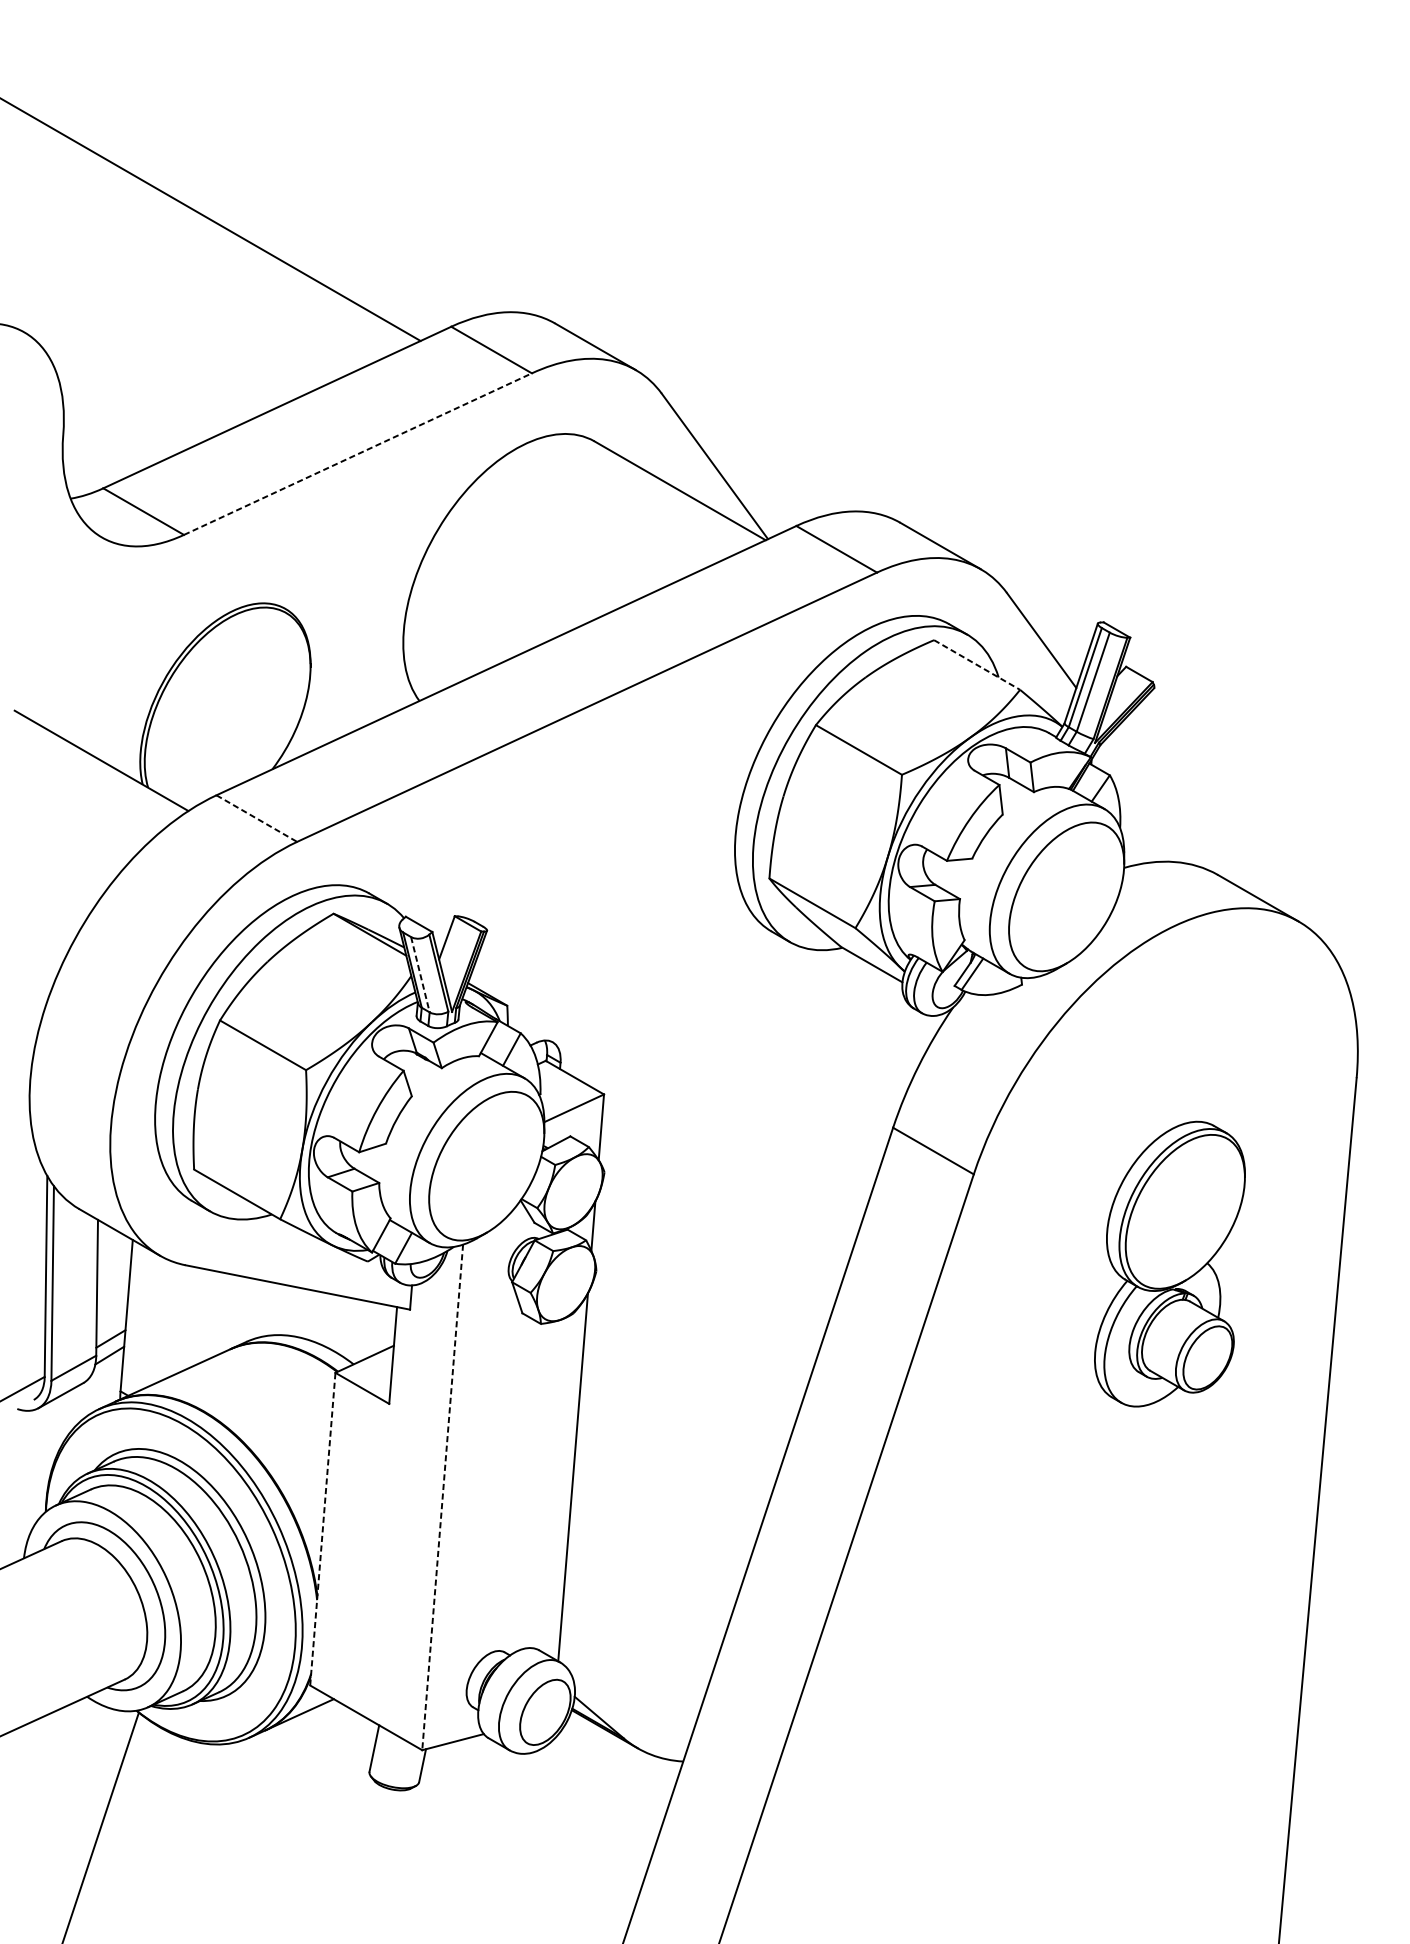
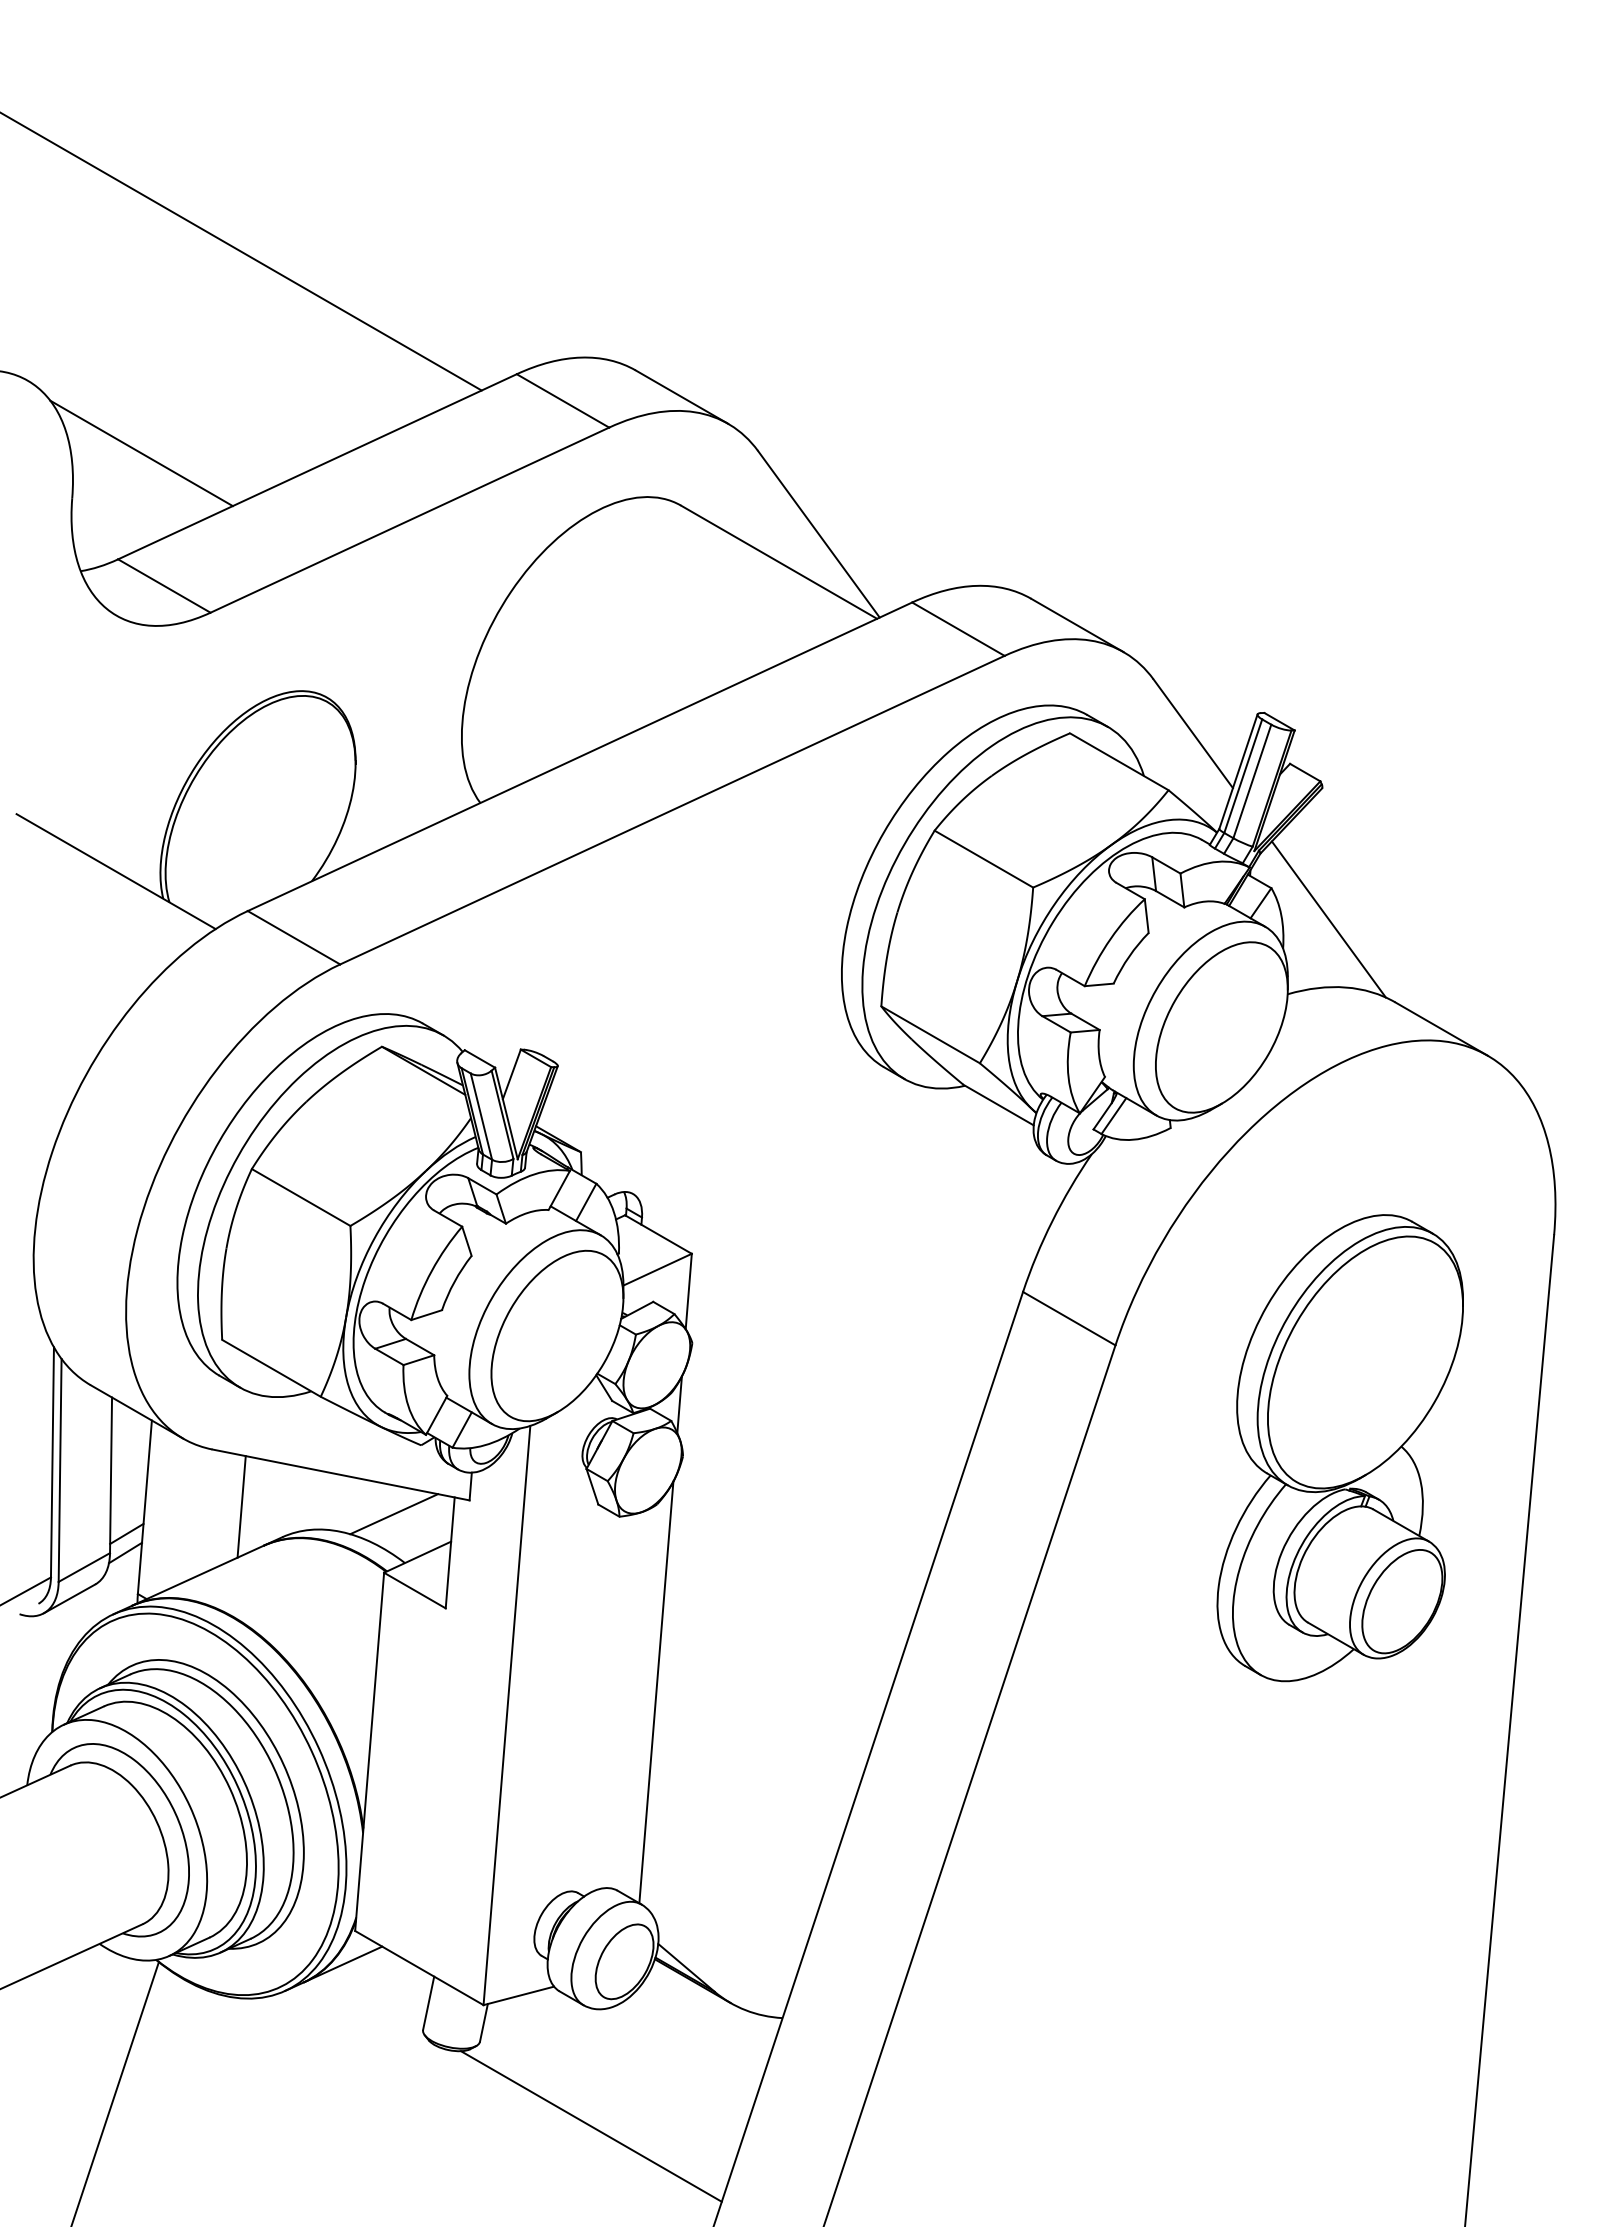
line: (123, 395) -> (141, 453), added
line: (357, 454) -> (409, 520), dashed -> solid
line: (977, 664) -> (1119, 761), dashed -> solid
line: (1159, 802) -> (1328, 919), added
line: (257, 819) -> (294, 938), dashed -> solid
line: (420, 975) -> (481, 1117), dashed -> solid
part: (1169, 1264) -> (1339, 1448), size x1.43
line: (210, 1315) -> (241, 1506), added
line: (344, 1321) -> (394, 1514), added
line: (442, 1497) -> (506, 1715), dashed -> solid
line: (322, 1528) -> (369, 1751), dashed -> solid
line: (516, 1856) -> (591, 2126), added

